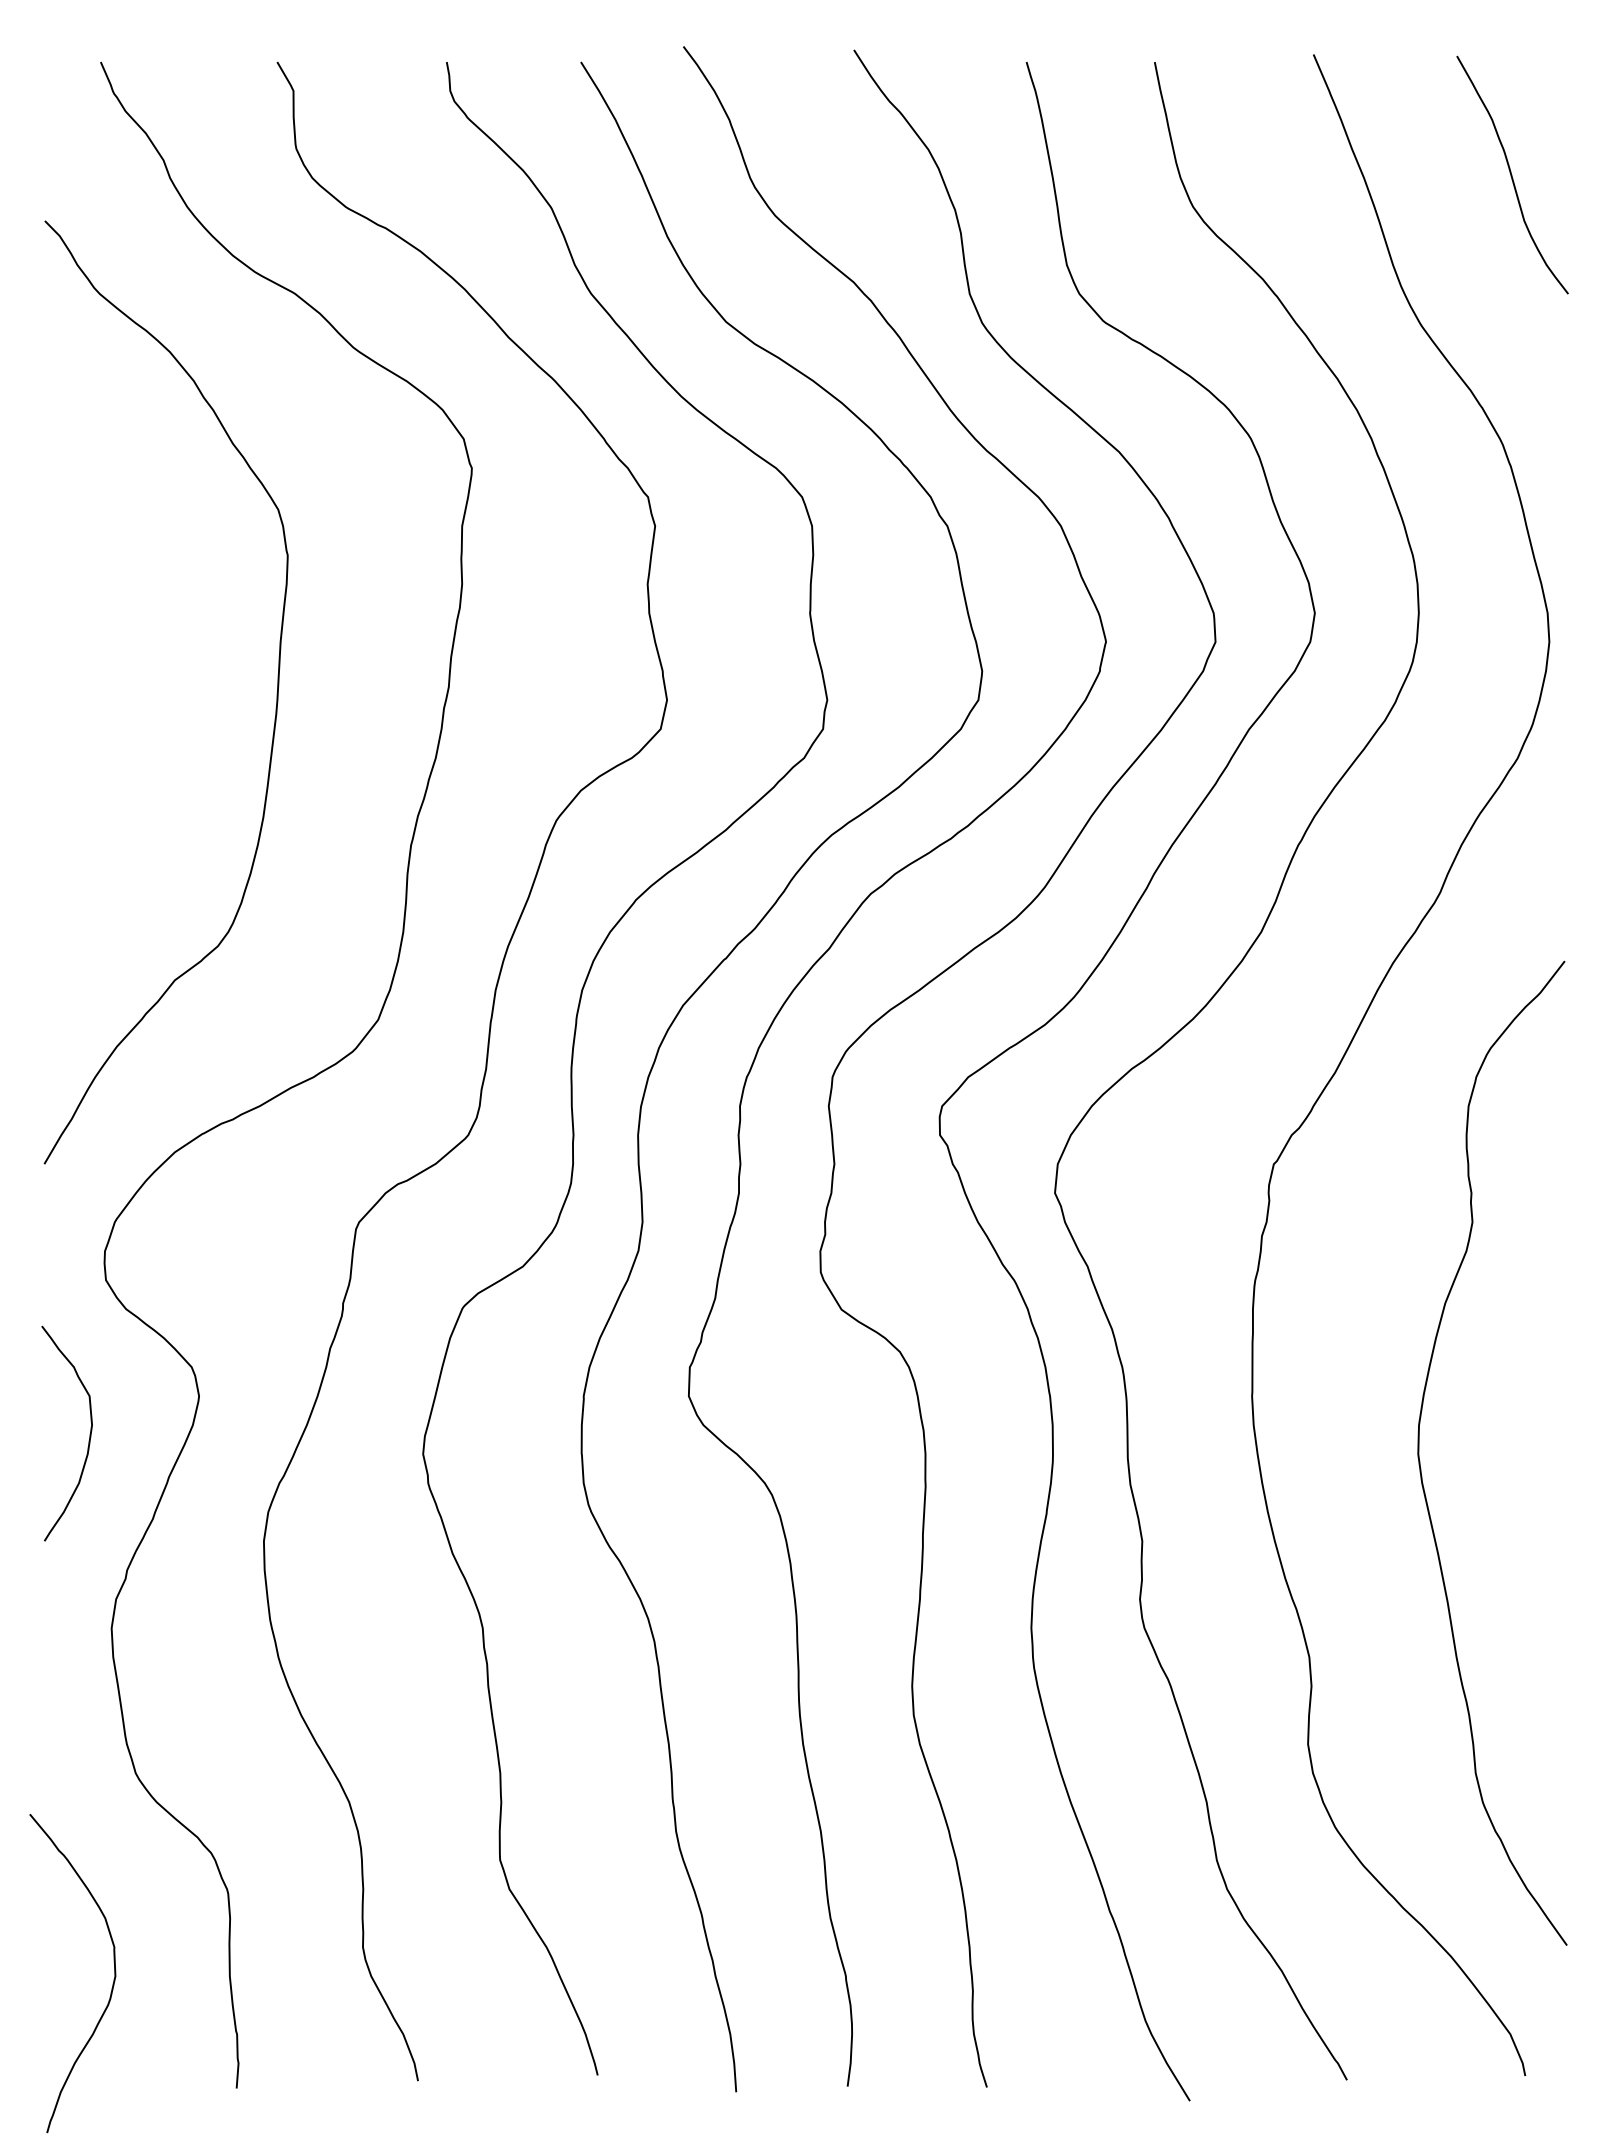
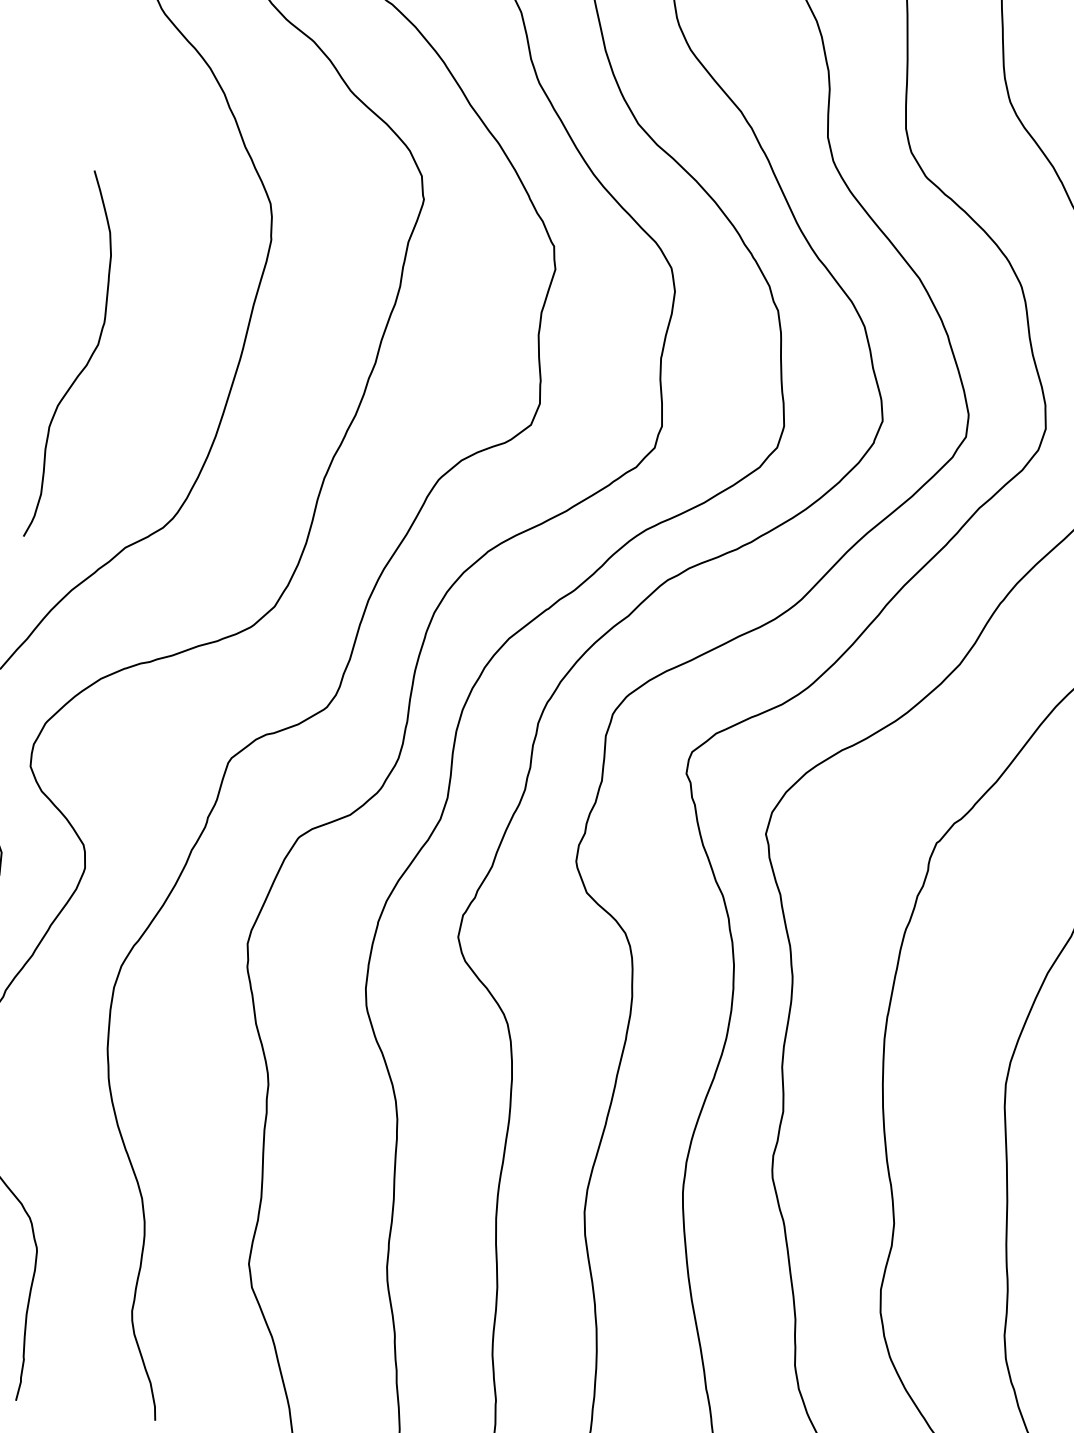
curve: (83, 752) -> (87, 361), added

